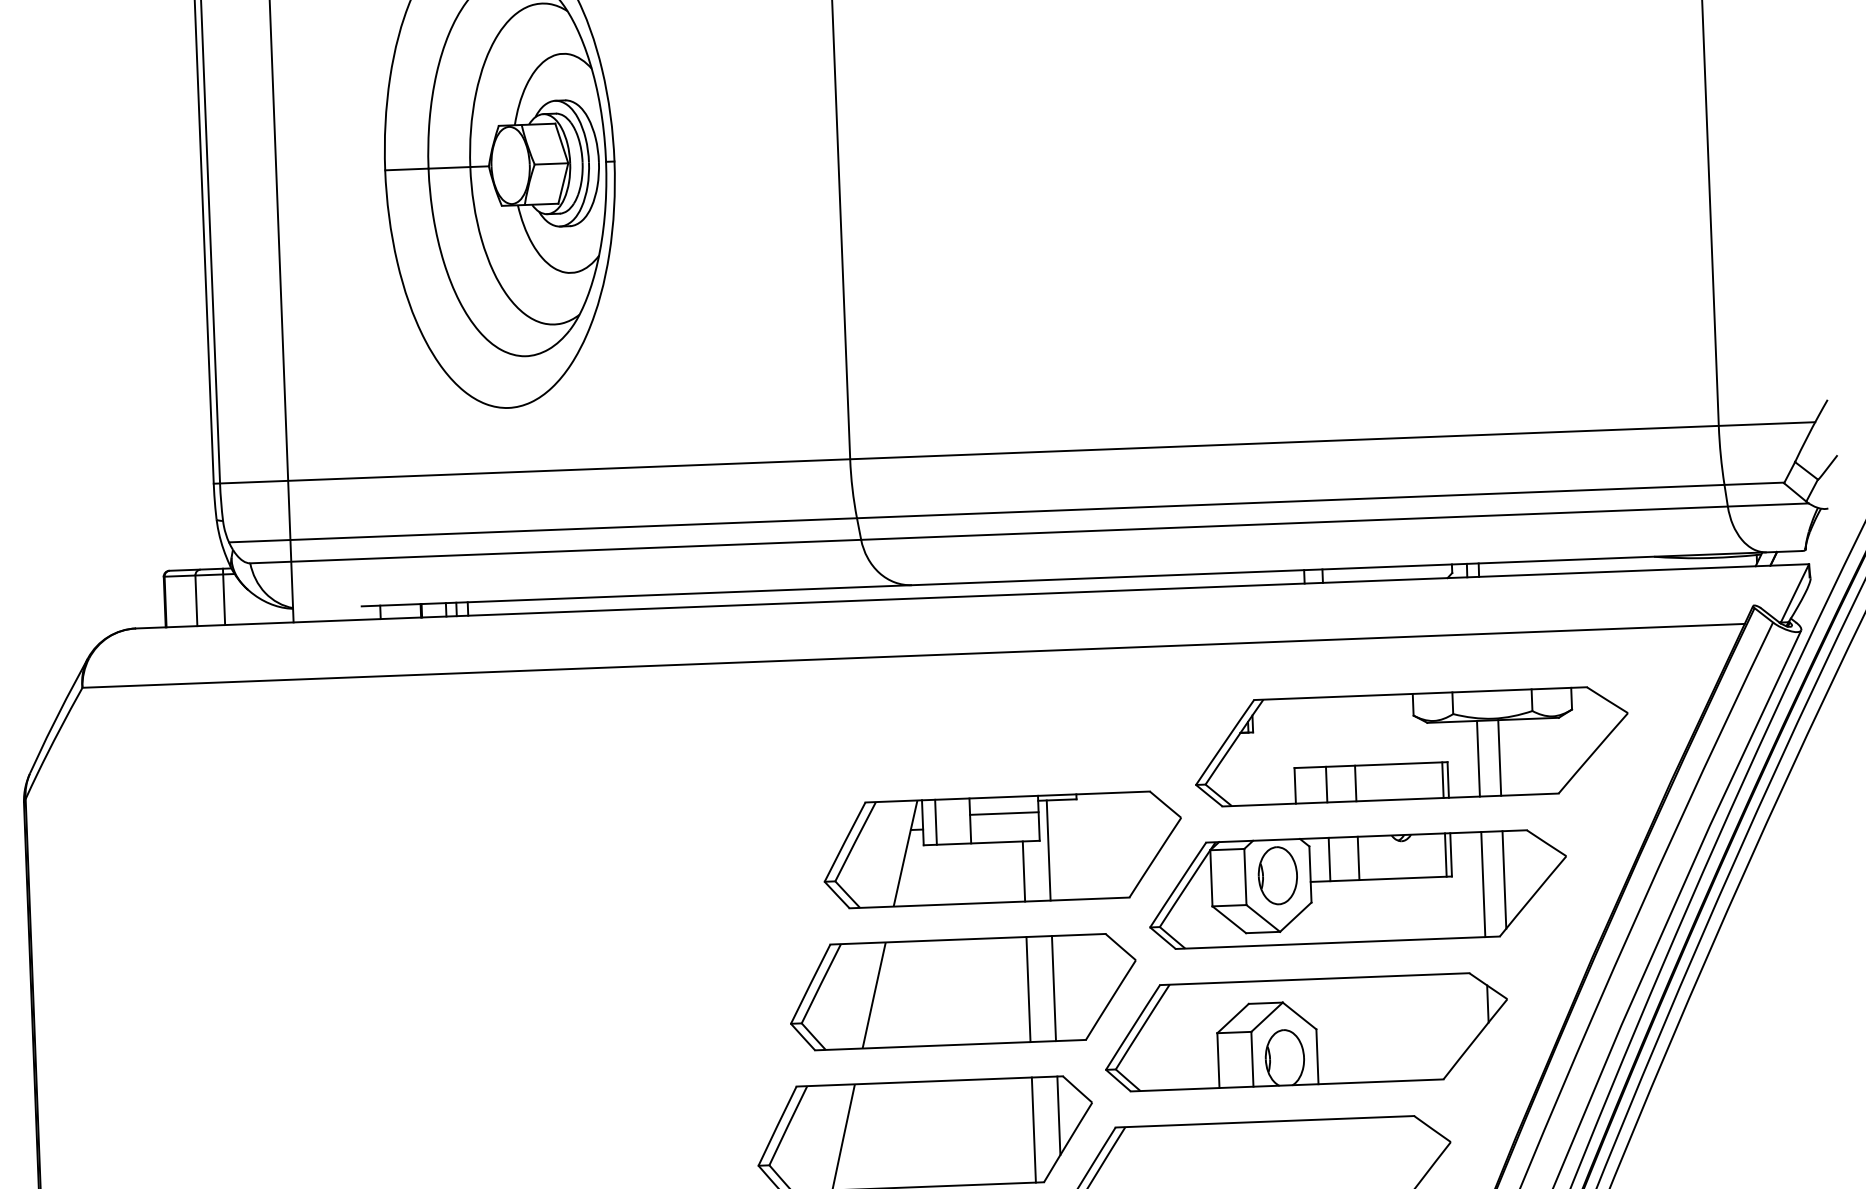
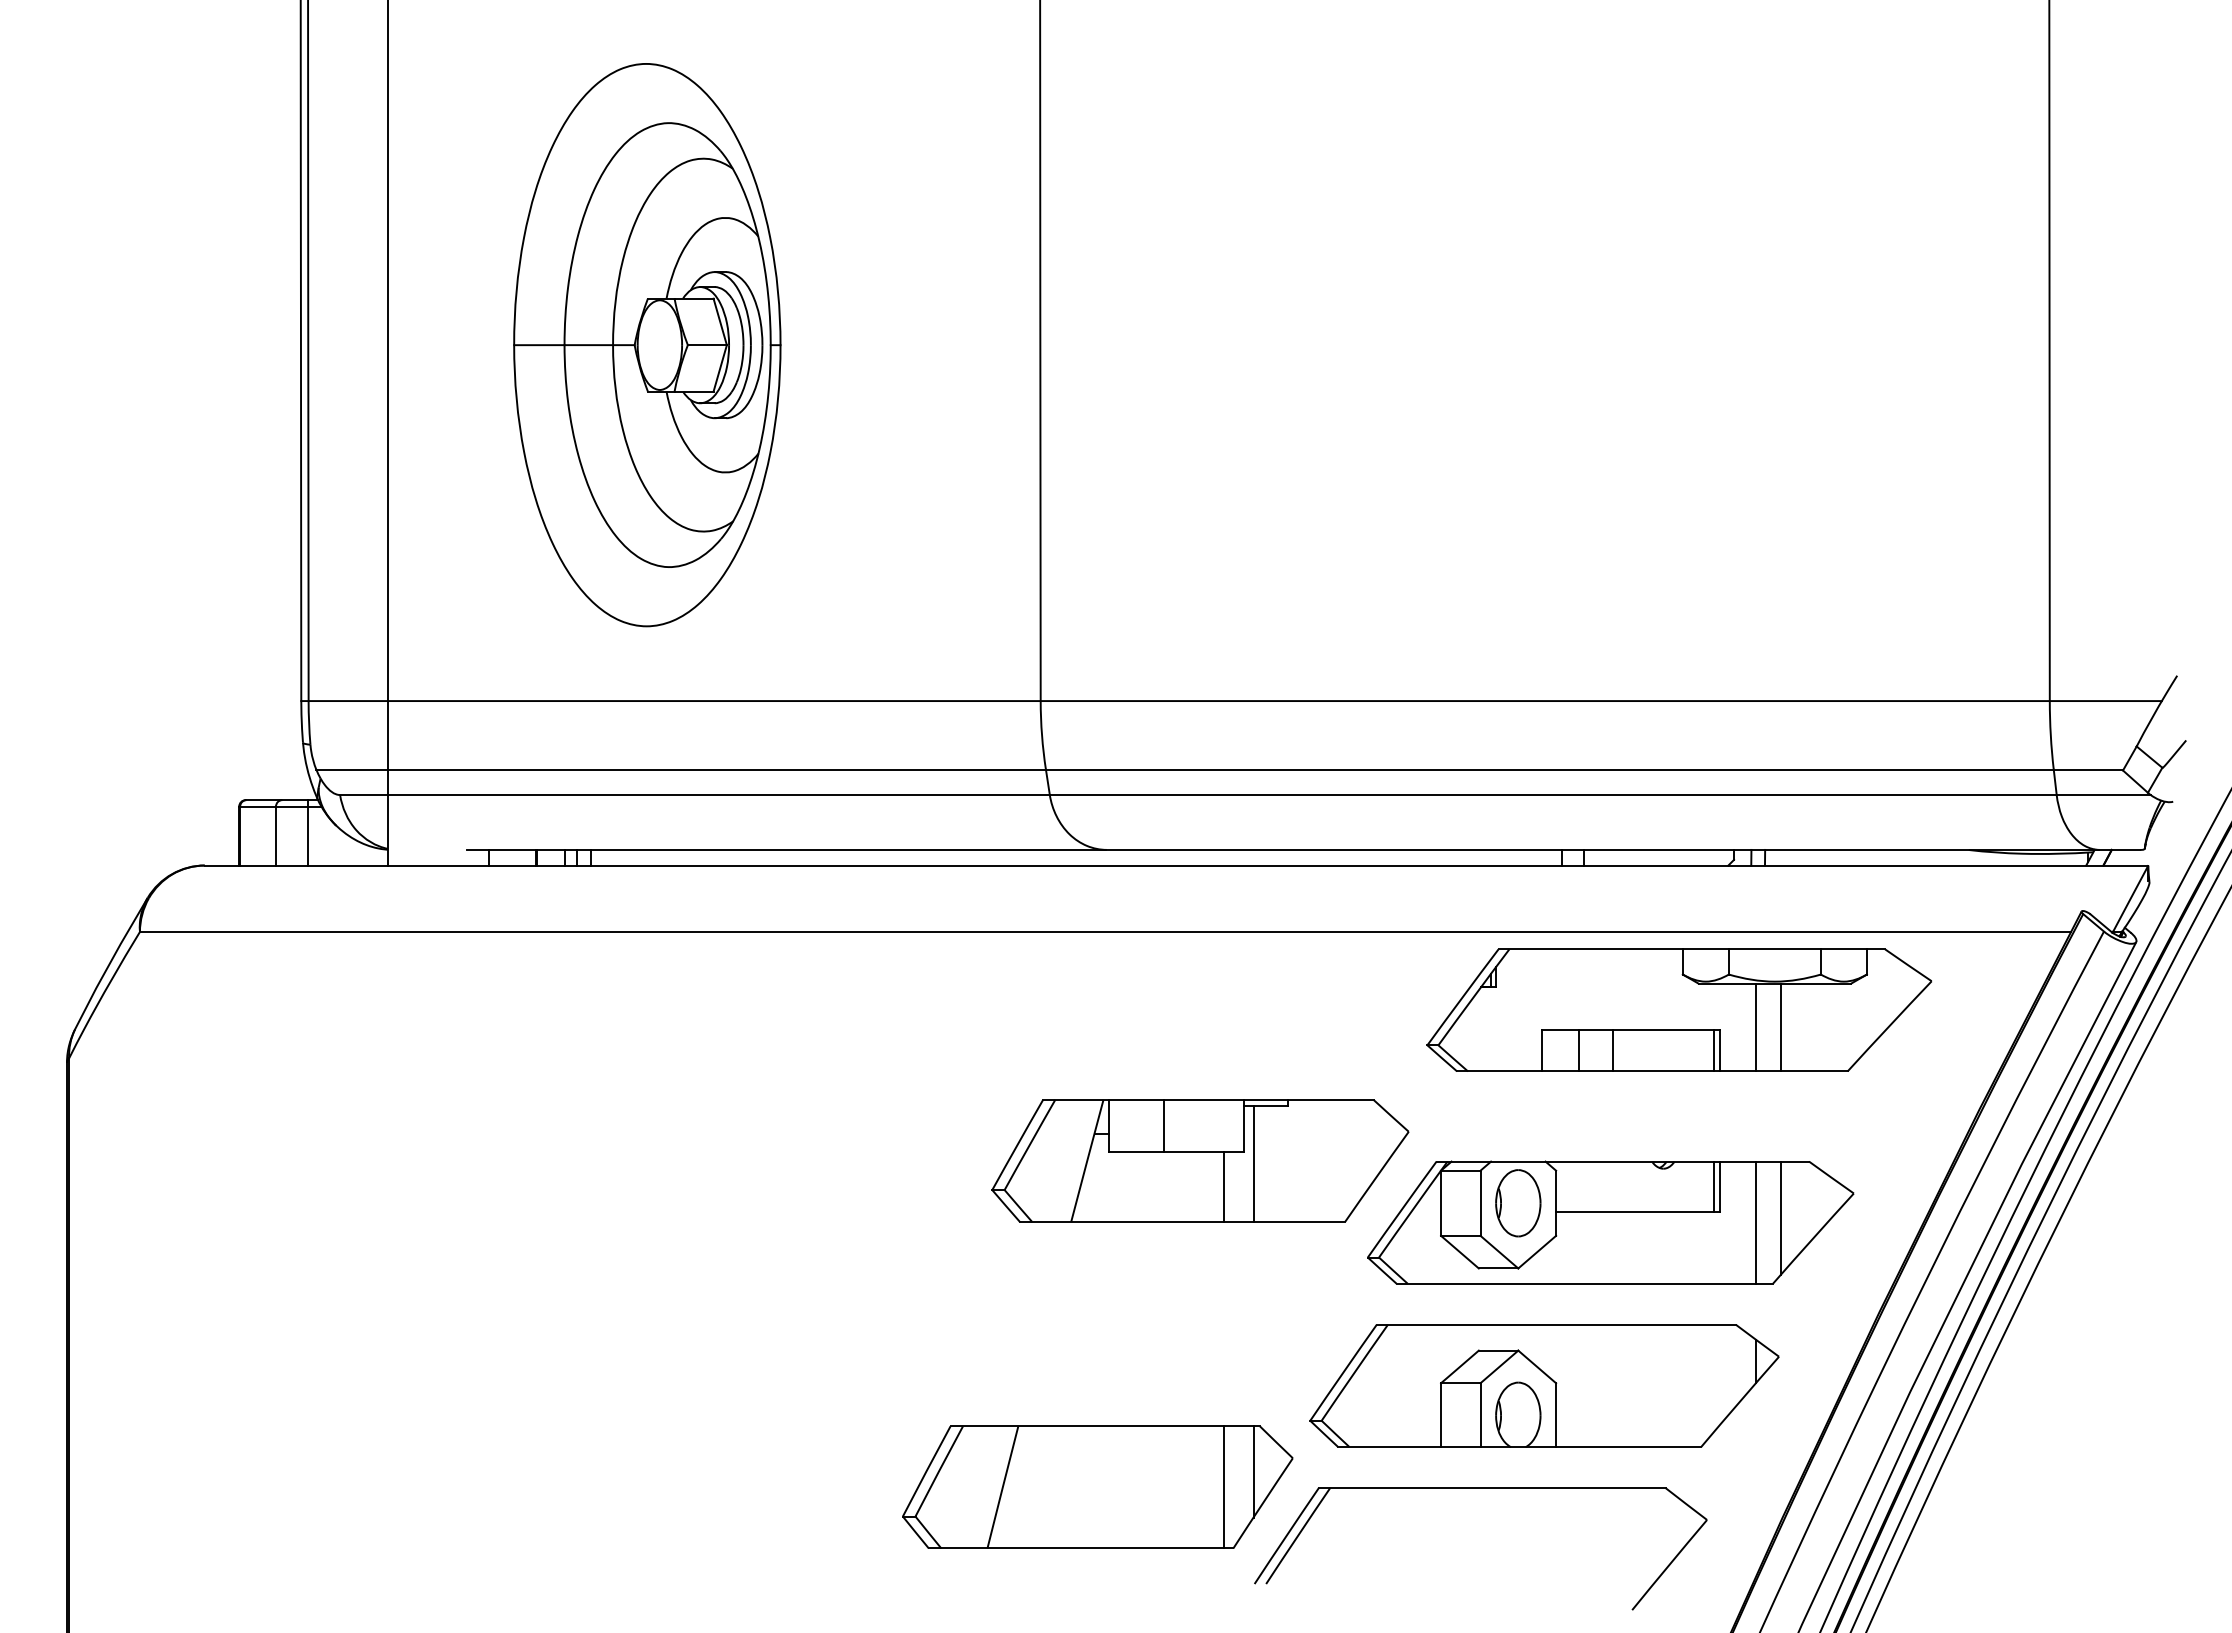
part: (1411, 745) -> (1679, 1009), moved
line: (1004, 813) -> (1203, 1118), removed
line: (936, 821) -> (1124, 1125), removed
line: (1358, 858) -> (1612, 1186), removed
line: (1329, 859) -> (1578, 1186), removed
part: (963, 991) -> (1148, 1323), removed

